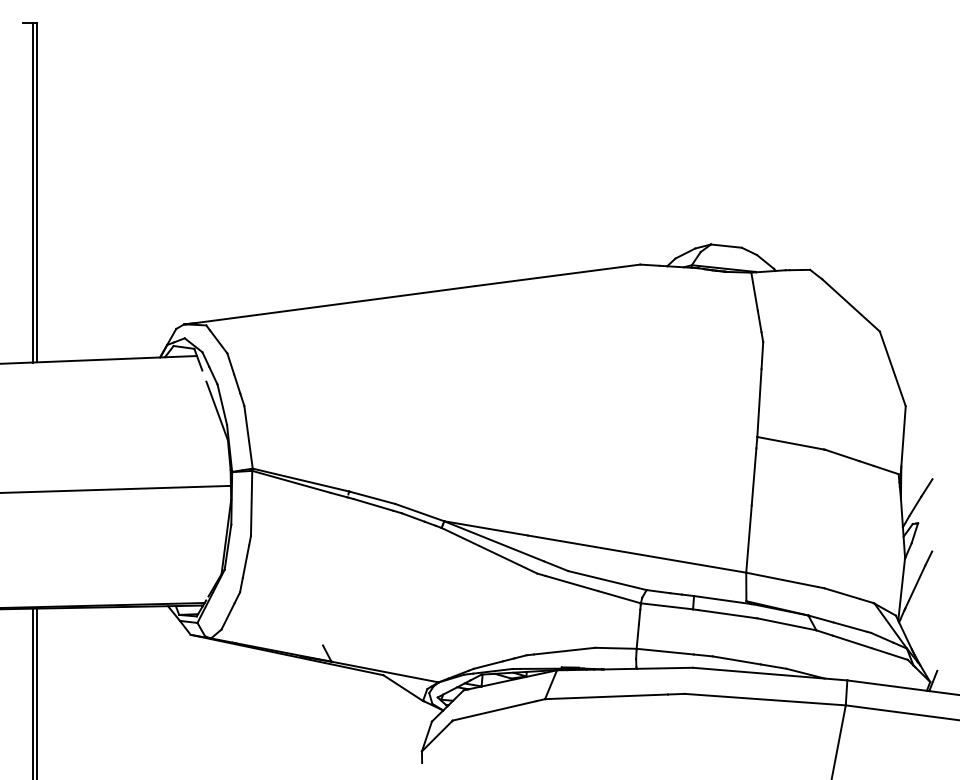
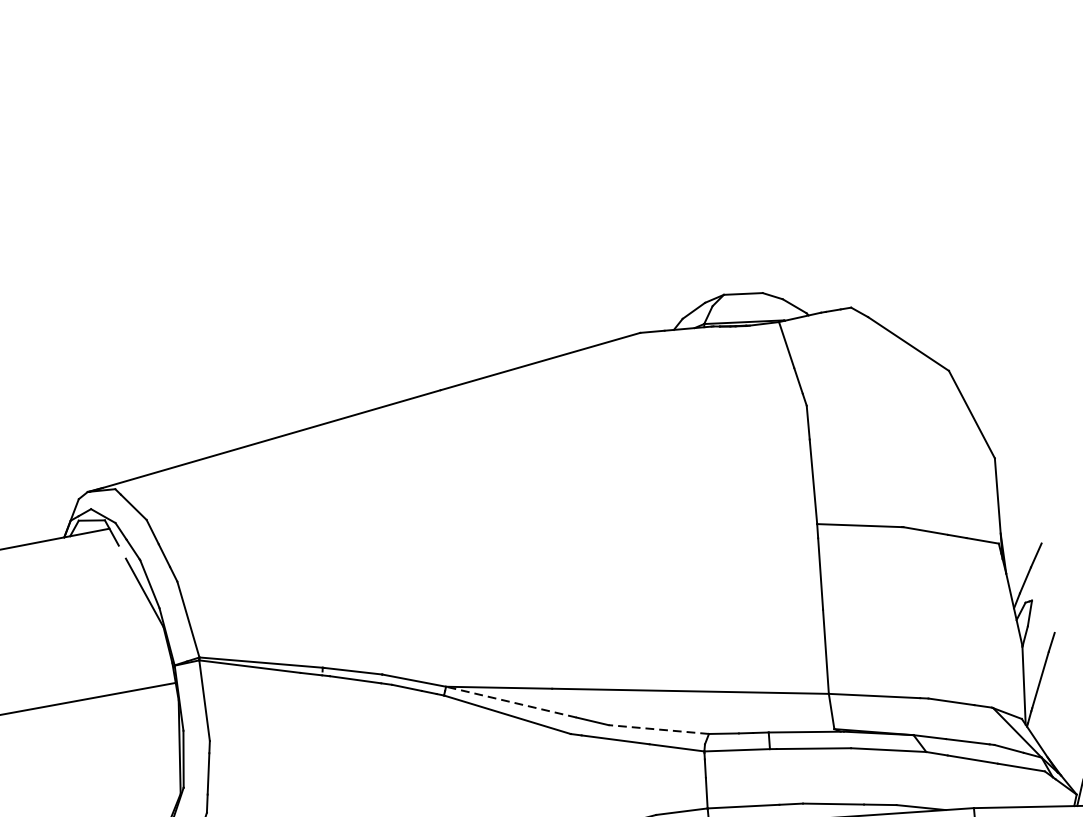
line: (494, 541) -> (511, 702), solid -> dashed
line: (606, 580) -> (657, 729), solid -> dashed

